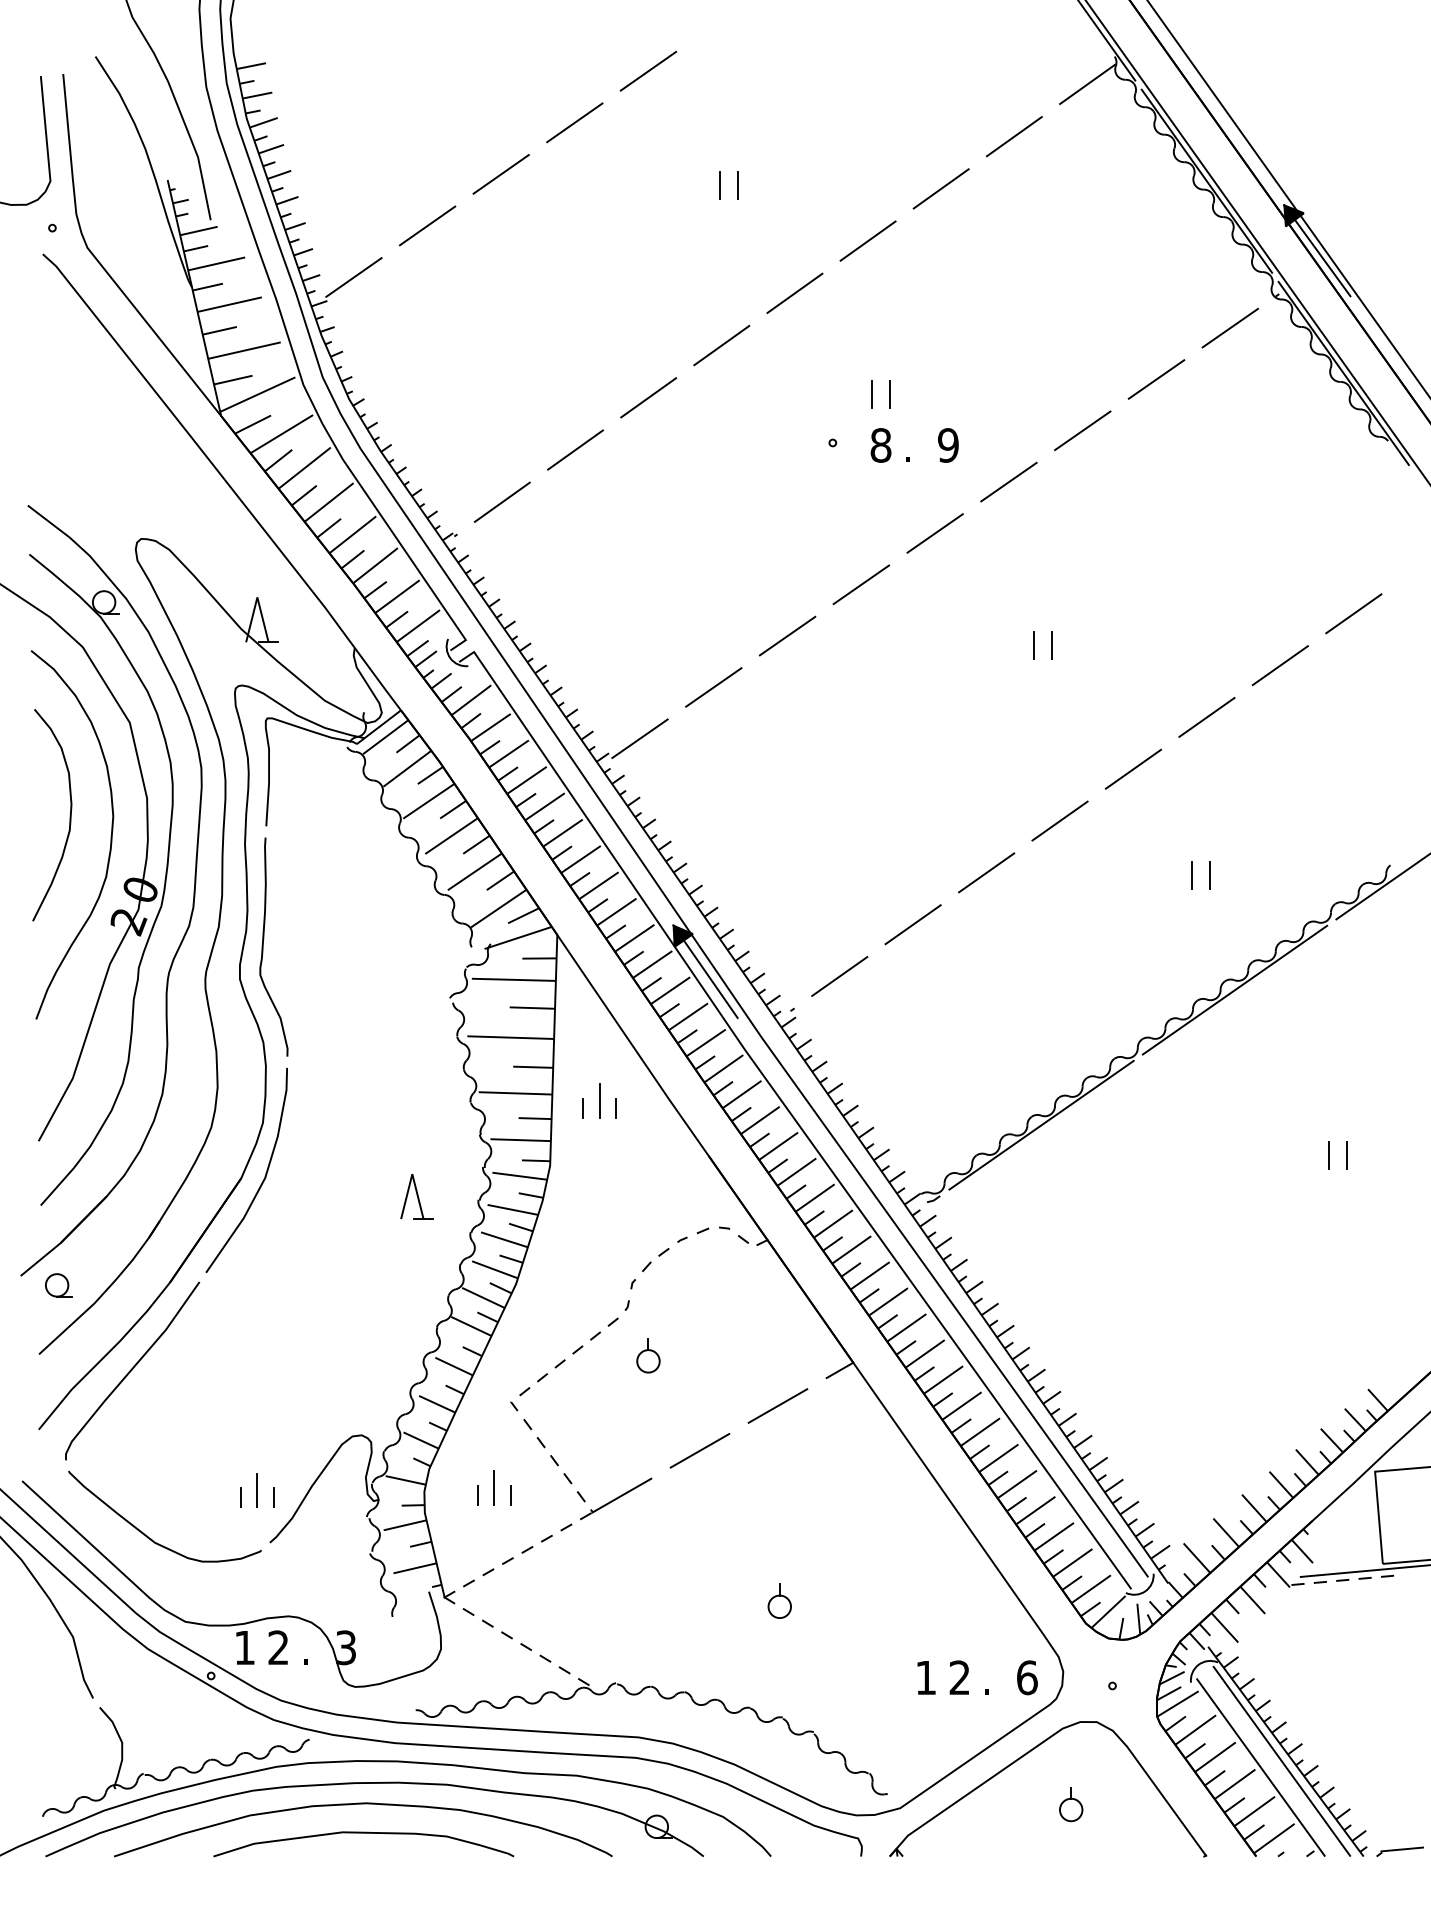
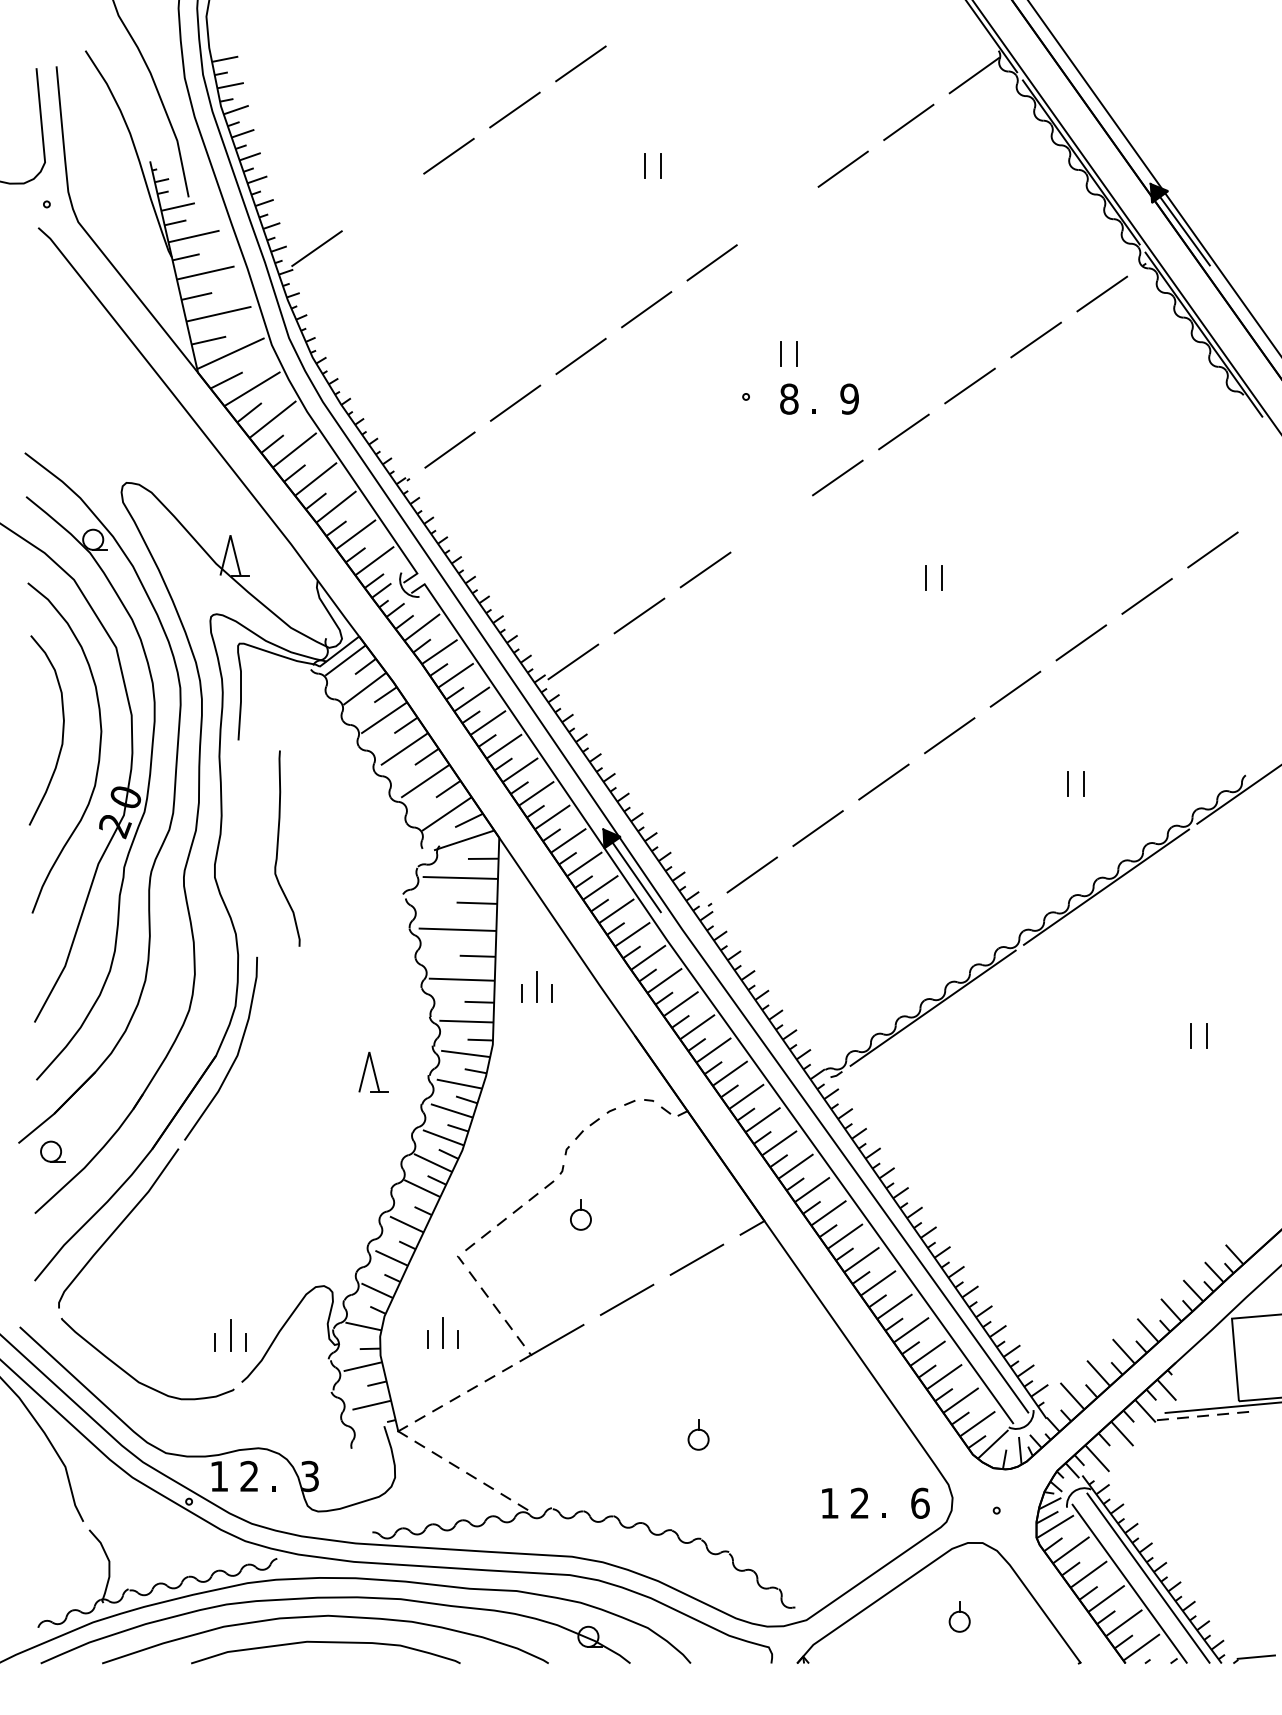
line: (427, 225) -> (382, 202), removed
line: (867, 240) -> (777, 215), removed
line: (861, 584) -> (771, 523), removed
curve: (263, 946) -> (278, 848), moved

